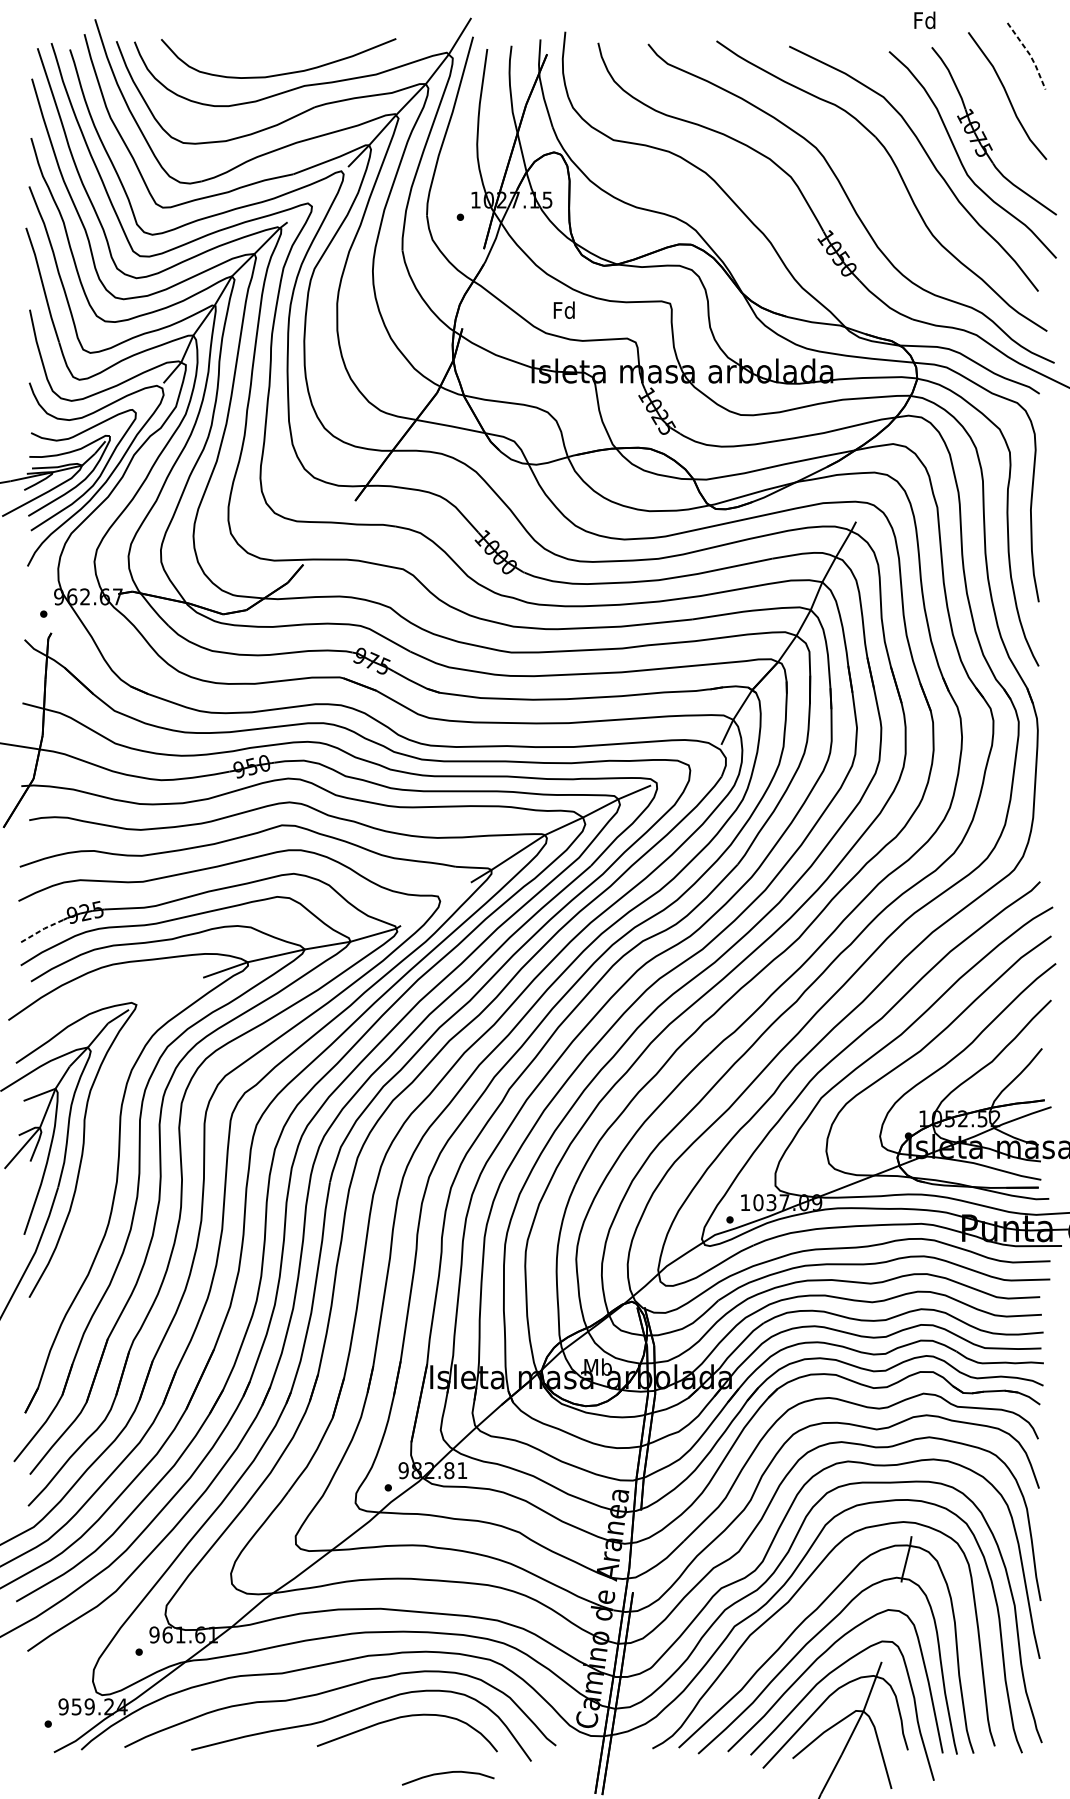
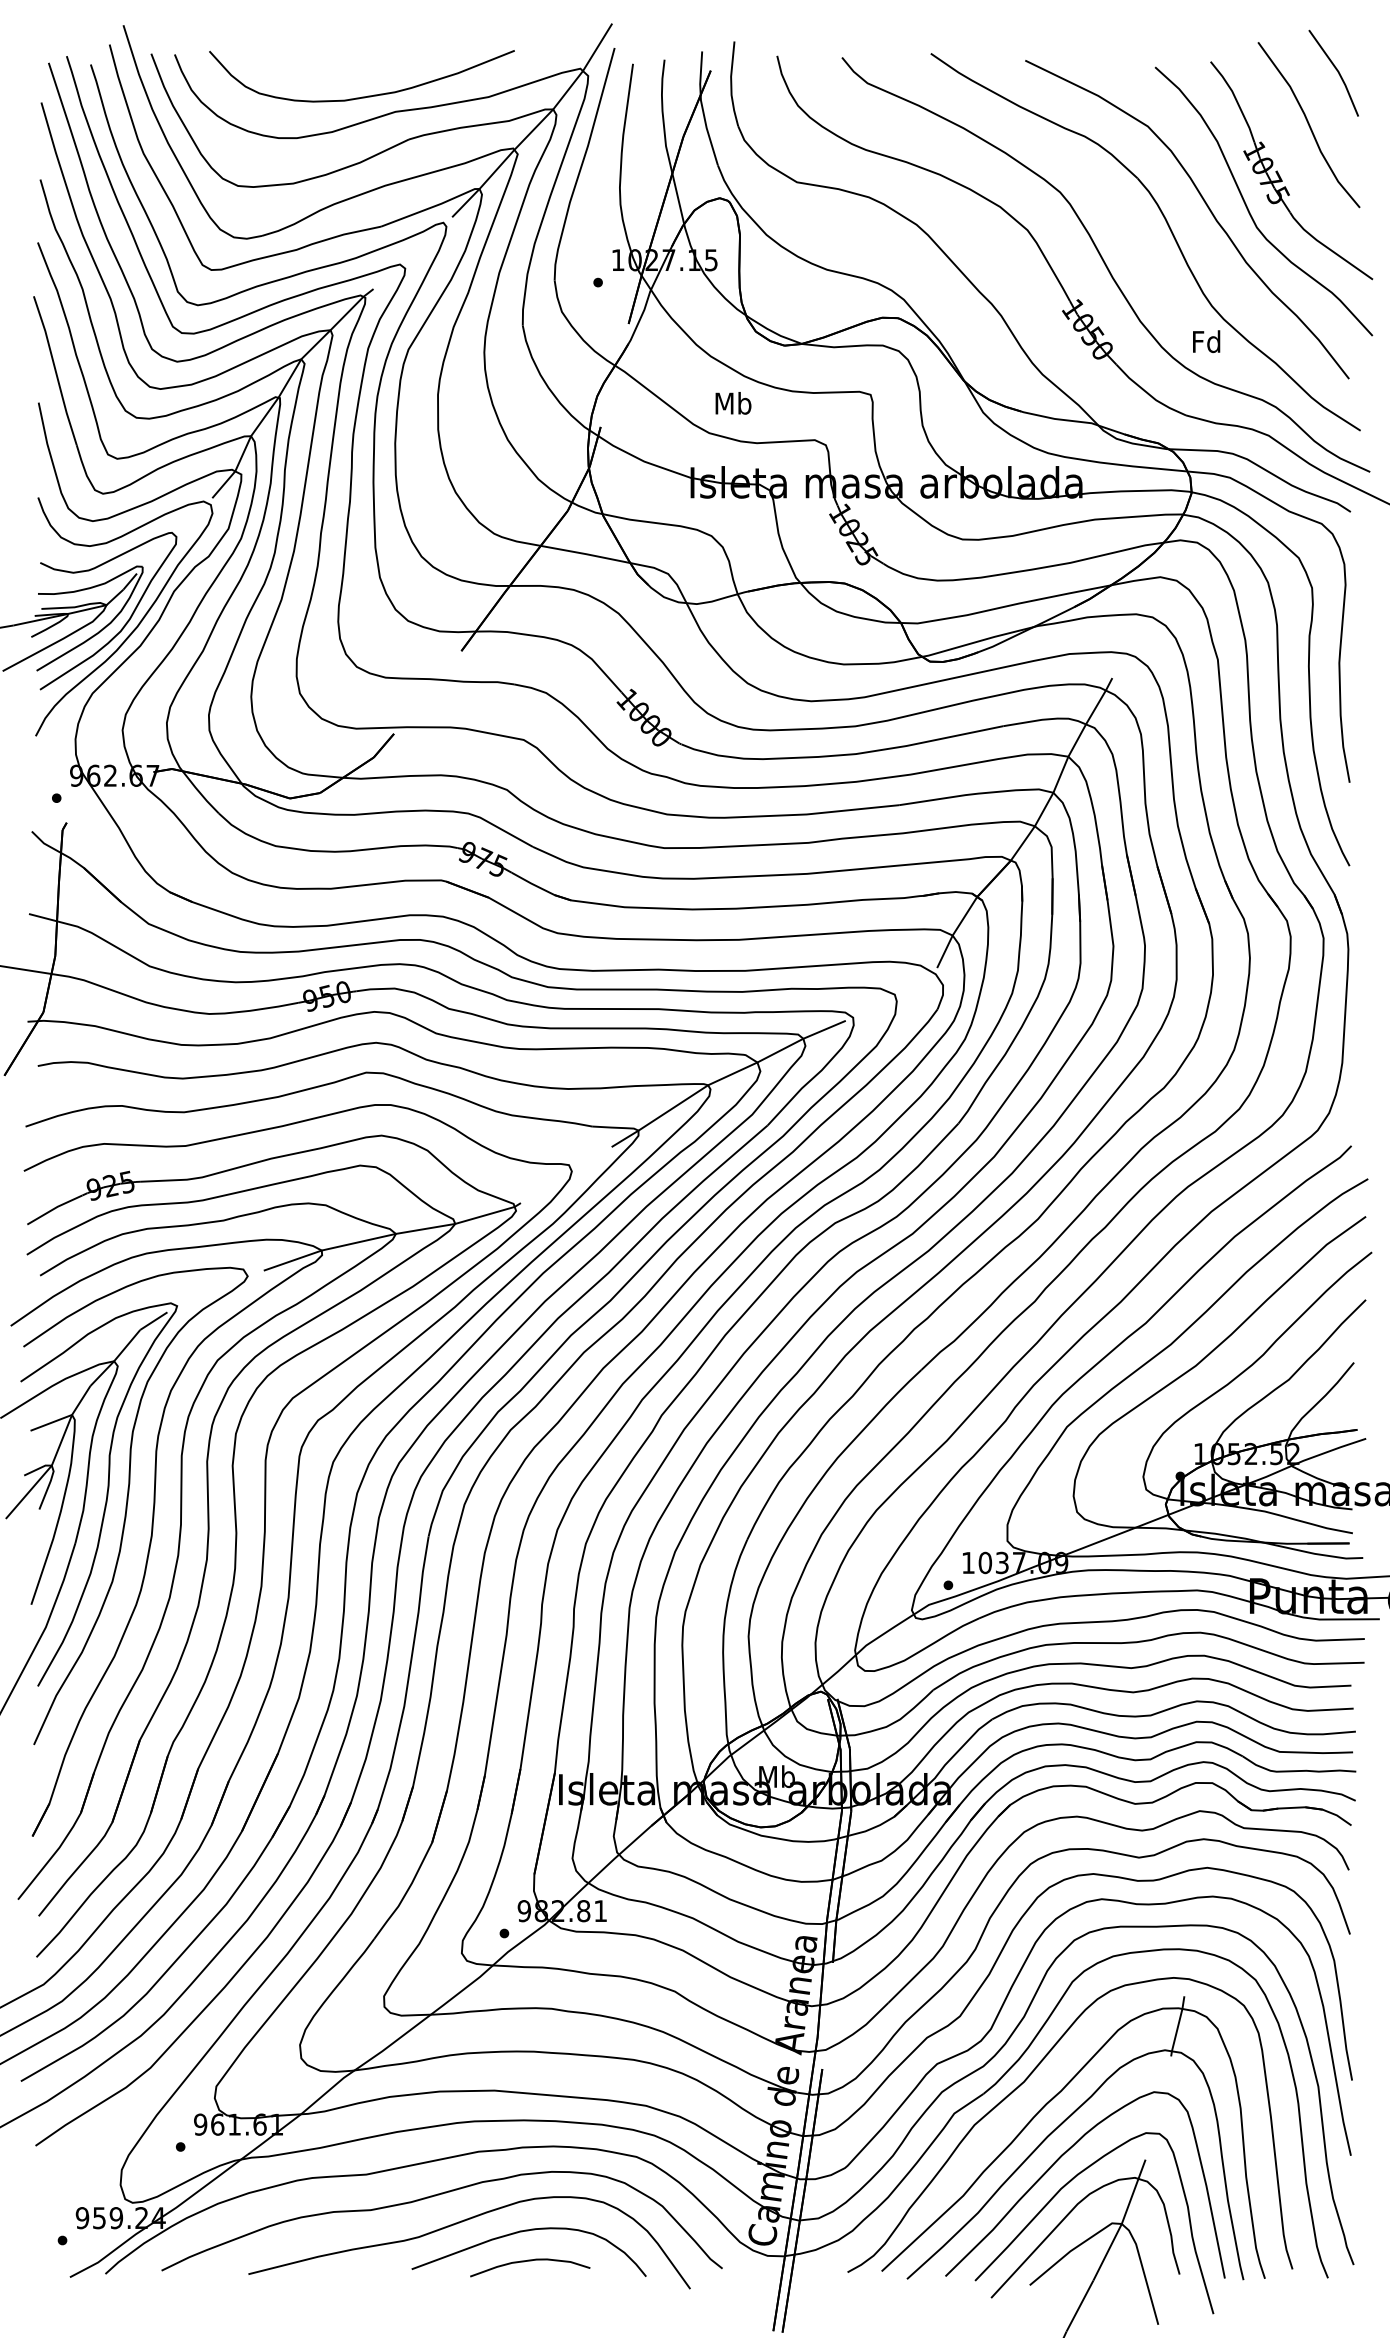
text: (924, 20) -> (1206, 341), moved
line: (1030, 54) -> (1338, 71), dashed -> solid
text: (564, 310) -> (733, 403), Fd -> Mb
line: (42, 929) -> (55, 1208), dashed -> solid
curve: (98, 1158) -> (127, 1505), added
curve: (448, 1773) -> (530, 2261), moved

